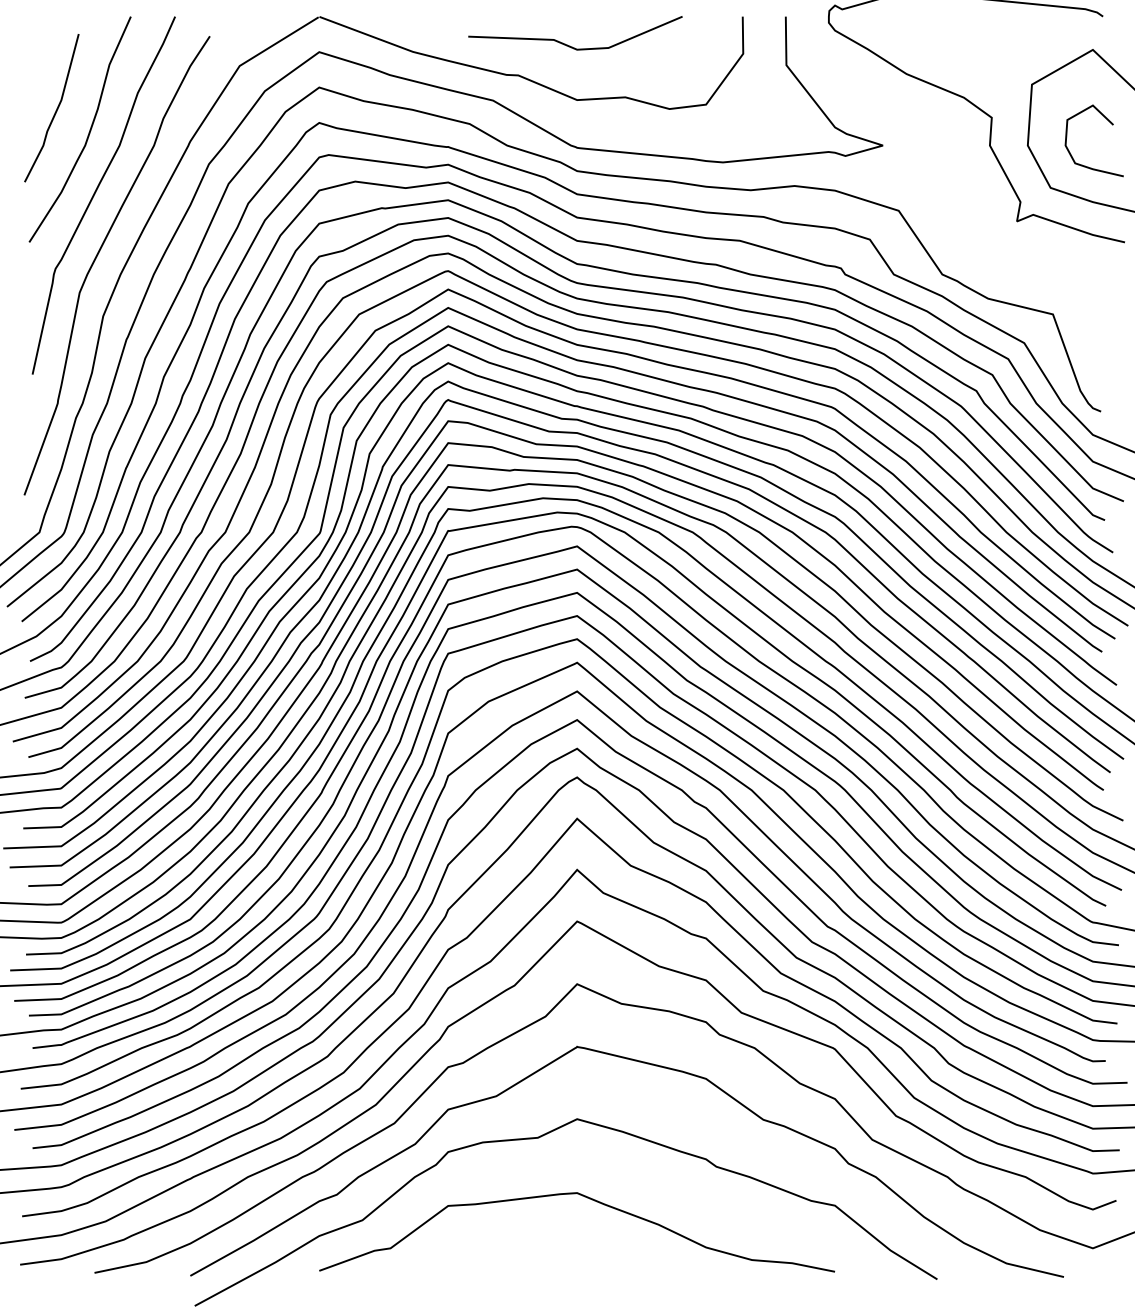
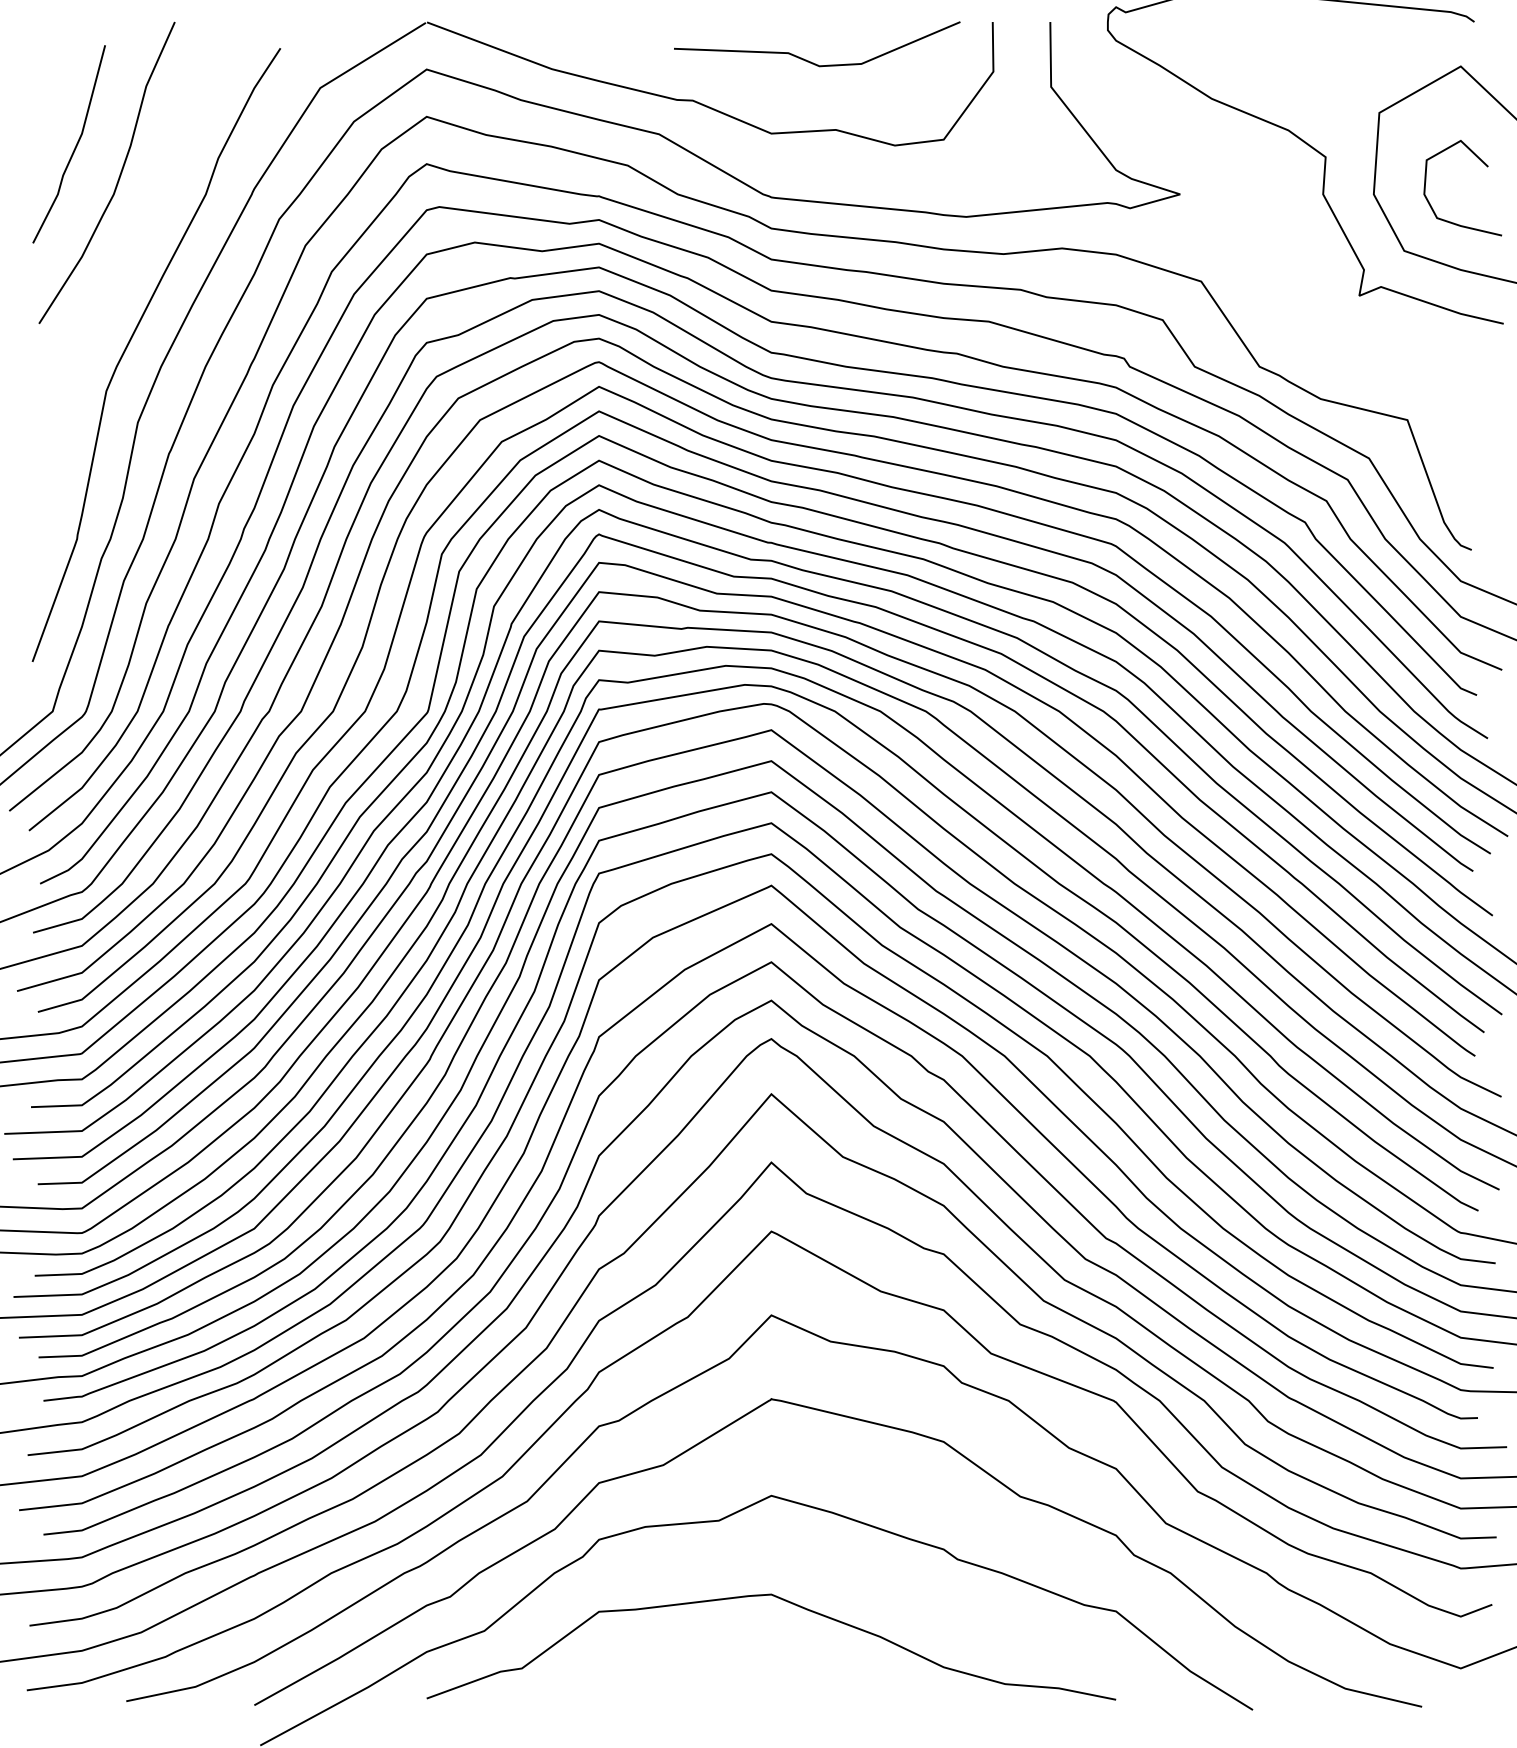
line: (570, 45) -> (810, 60), moved
curve: (96, 192) -> (128, 257), removed

